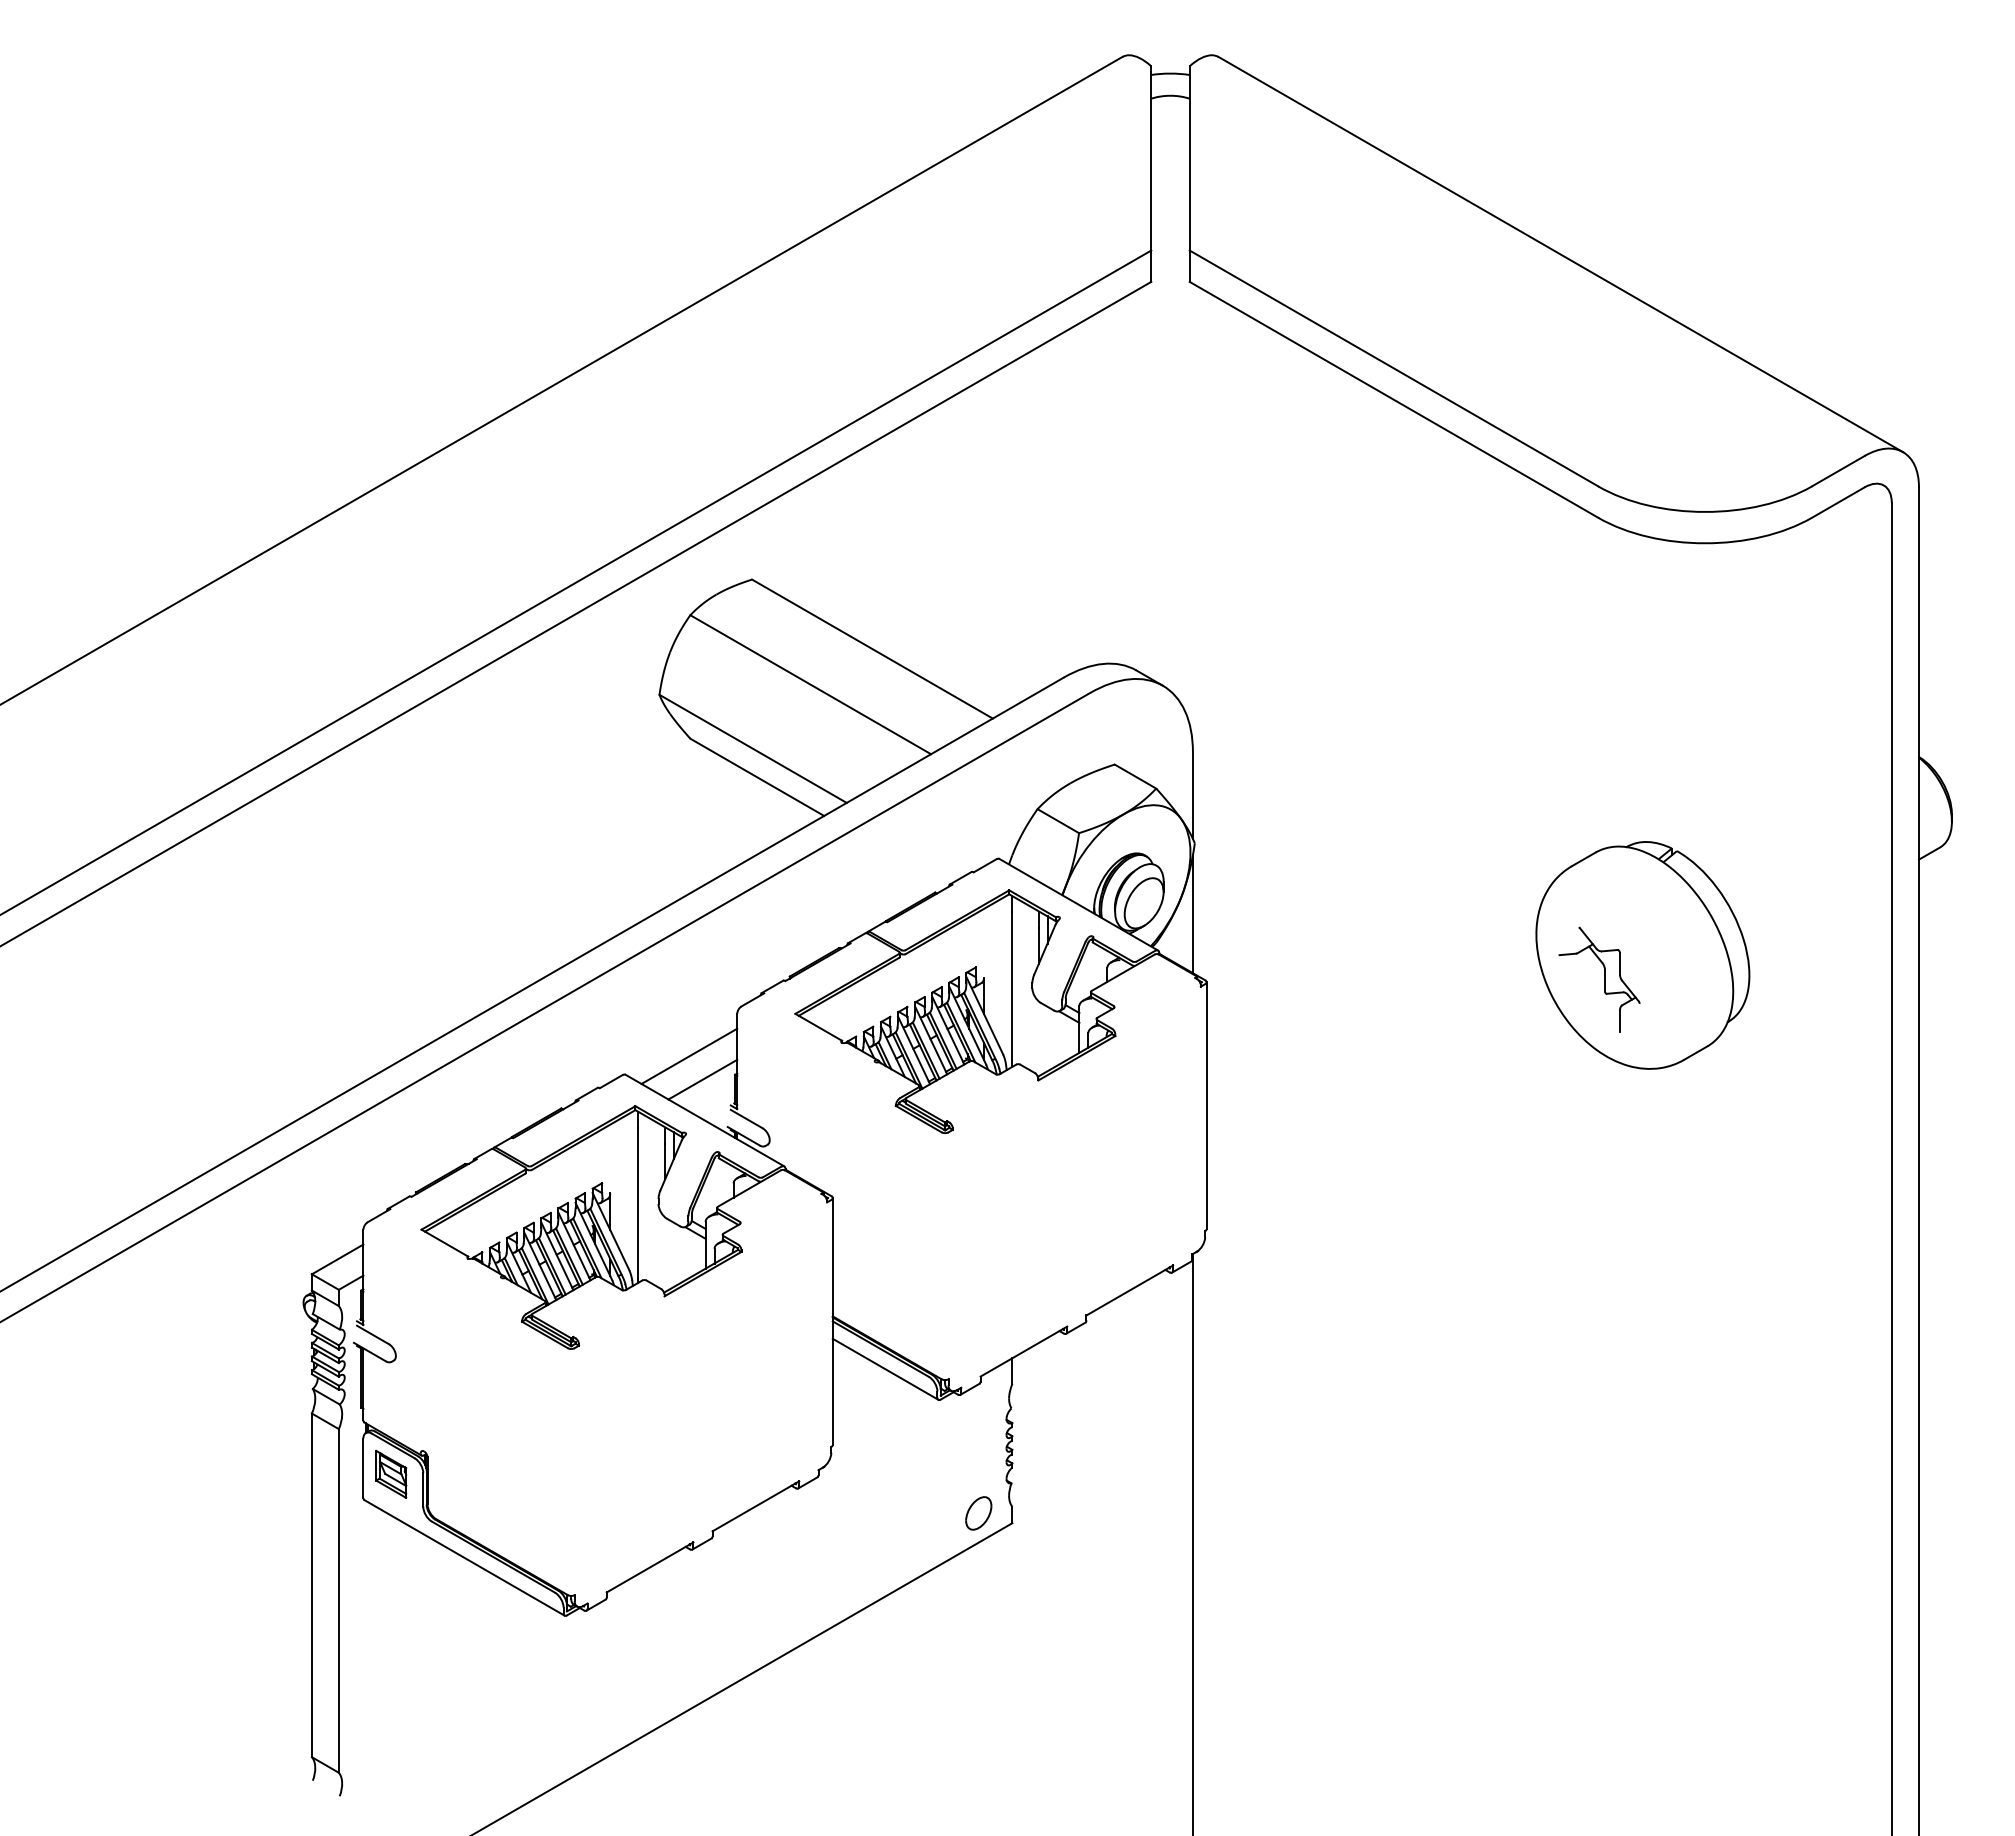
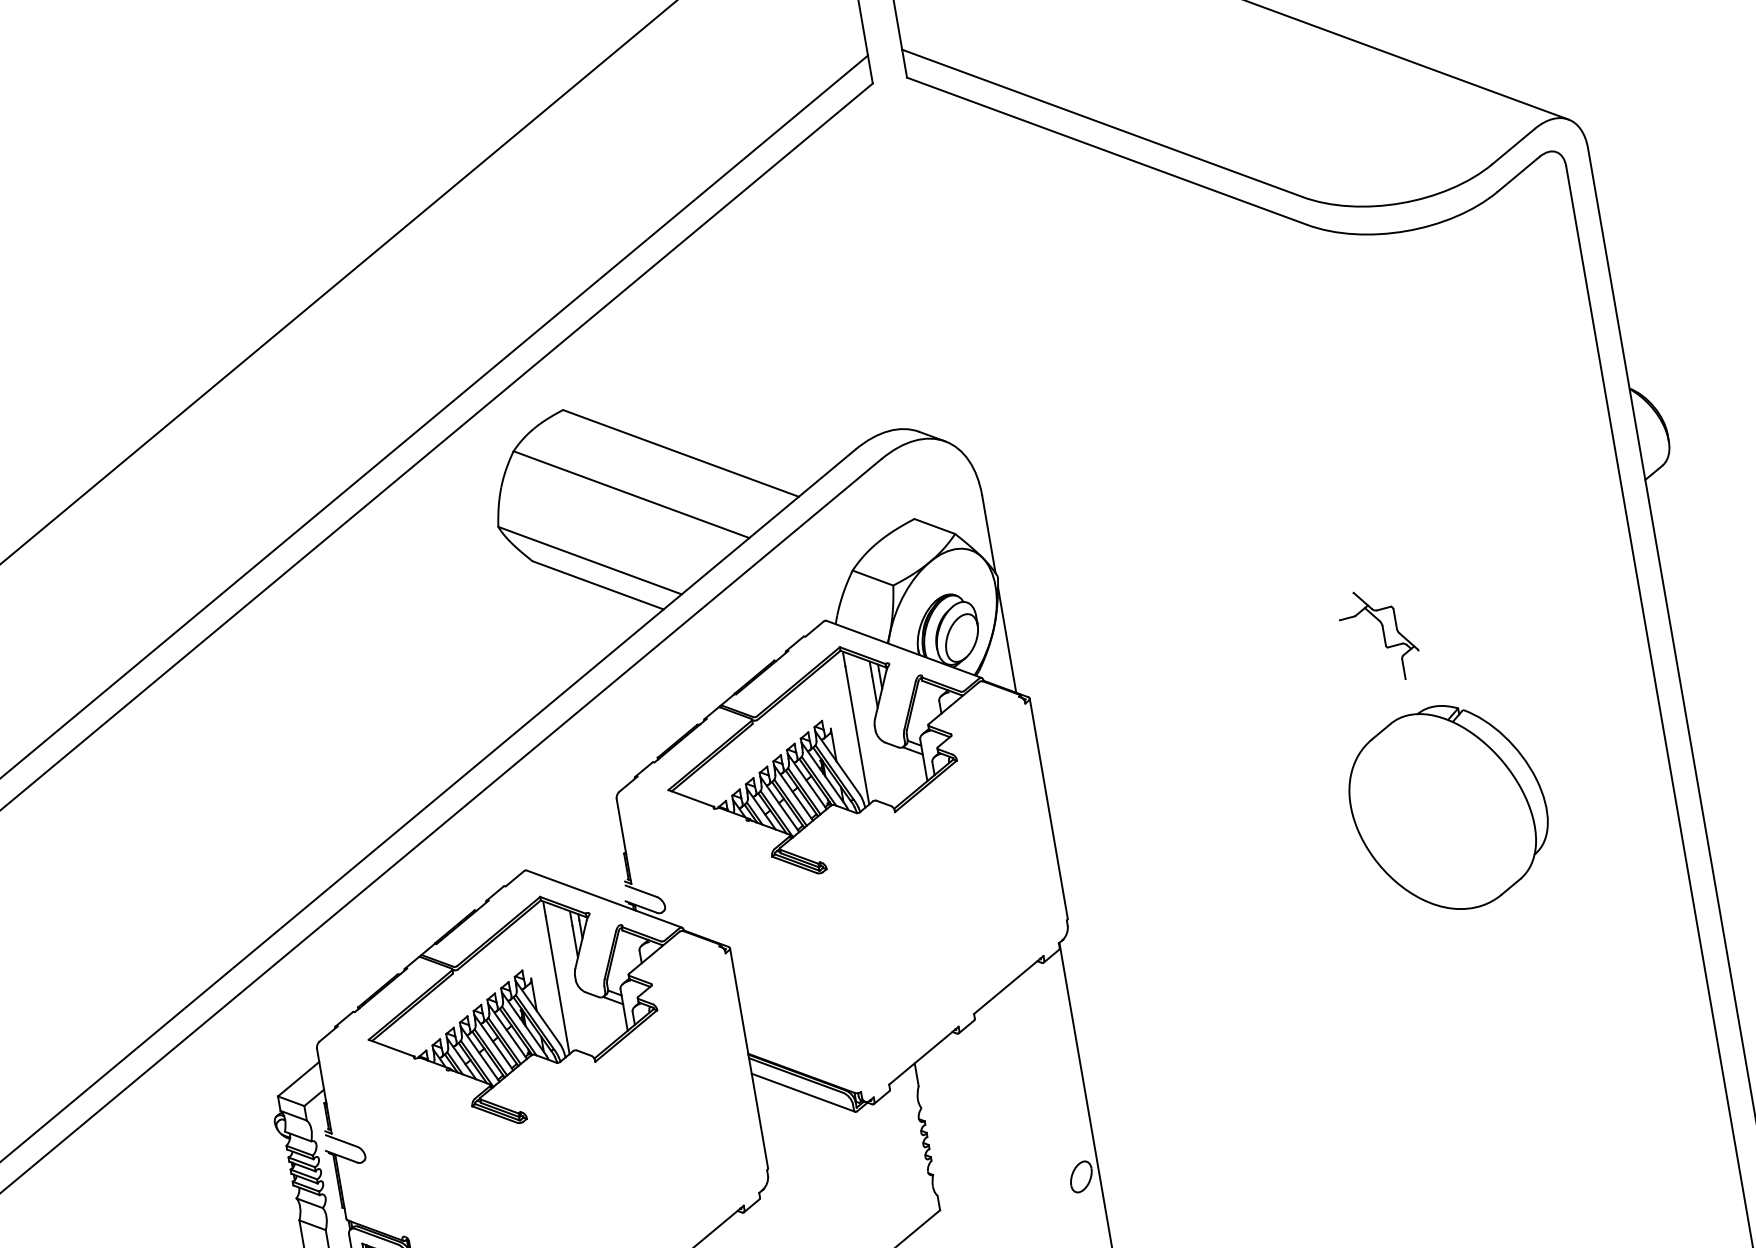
part: (1642, 955) -> (1448, 808), moved
line: (689, 1055) -> (580, 843), removed
line: (702, 1079) -> (595, 862), removed
part: (978, 1513) -> (1081, 1177), moved

